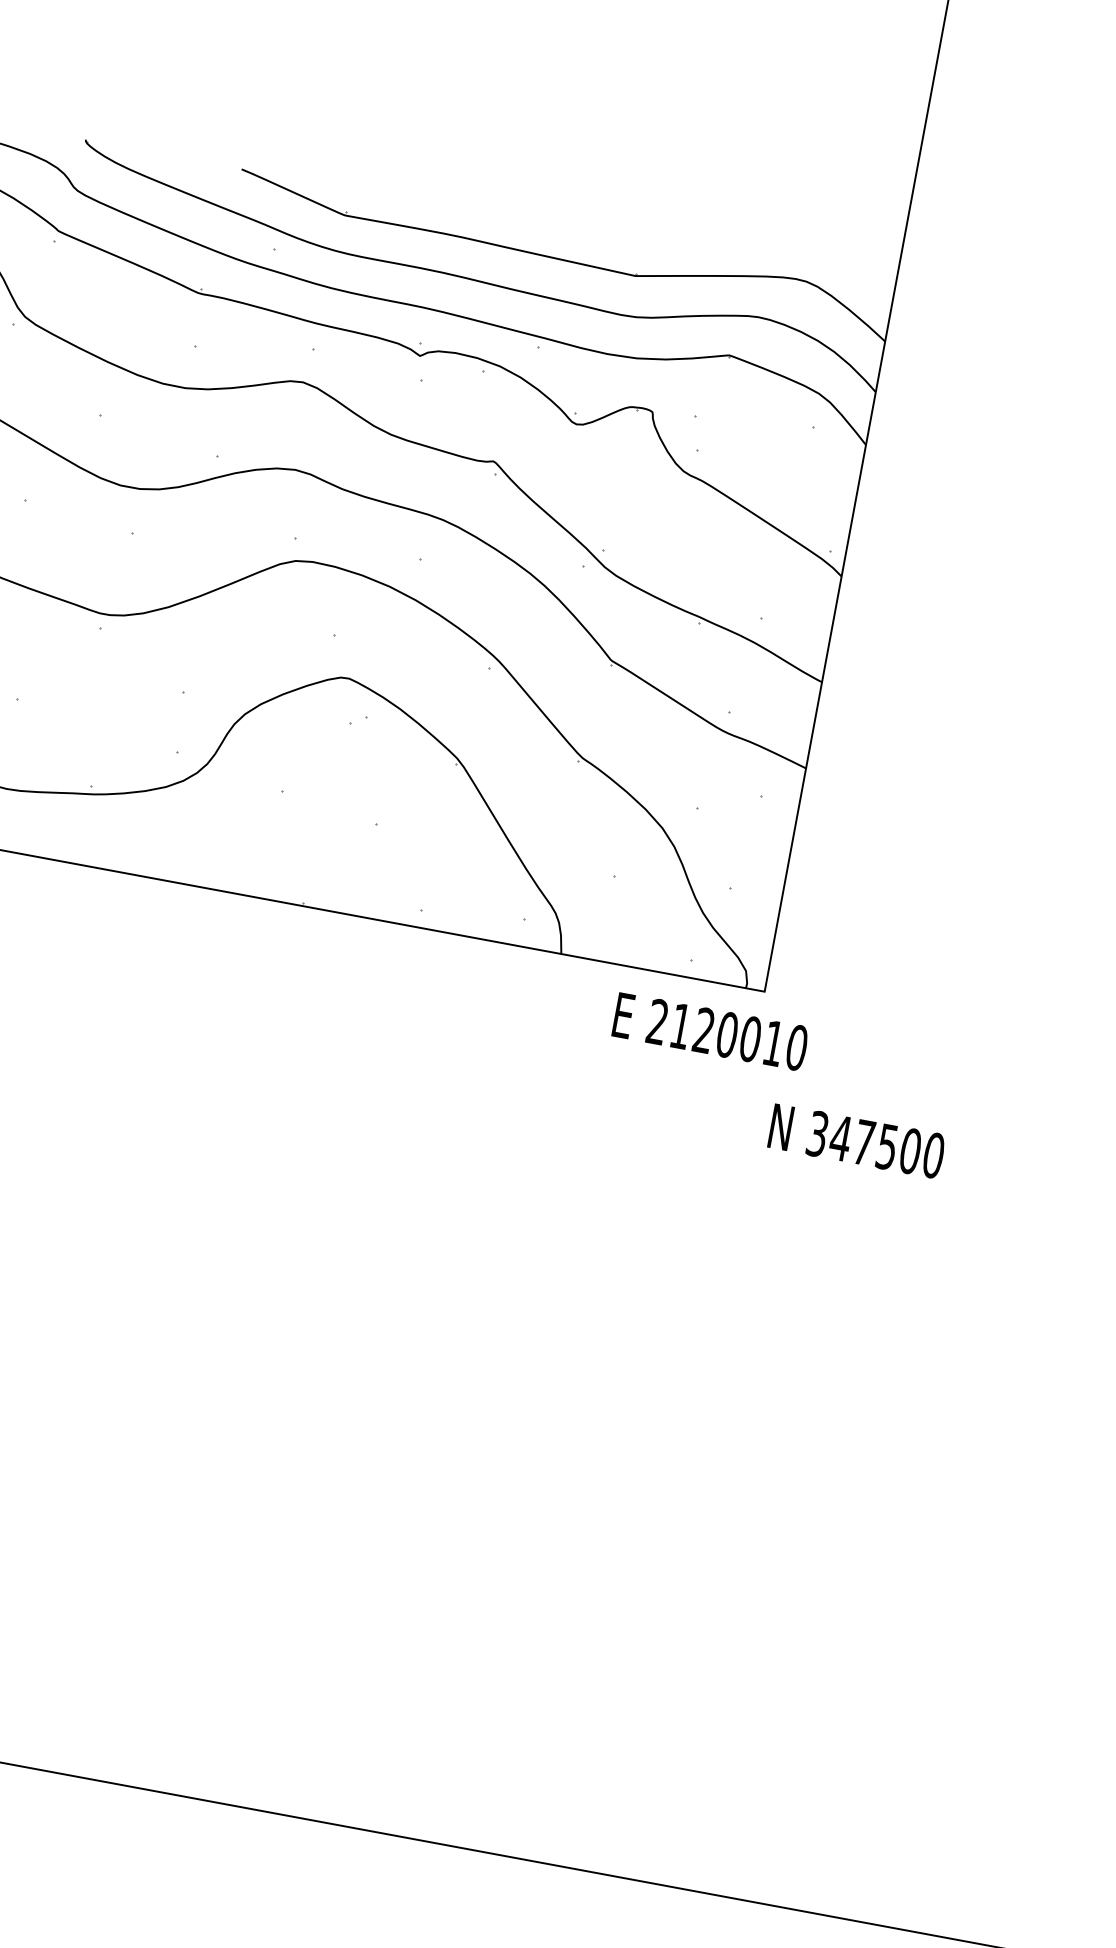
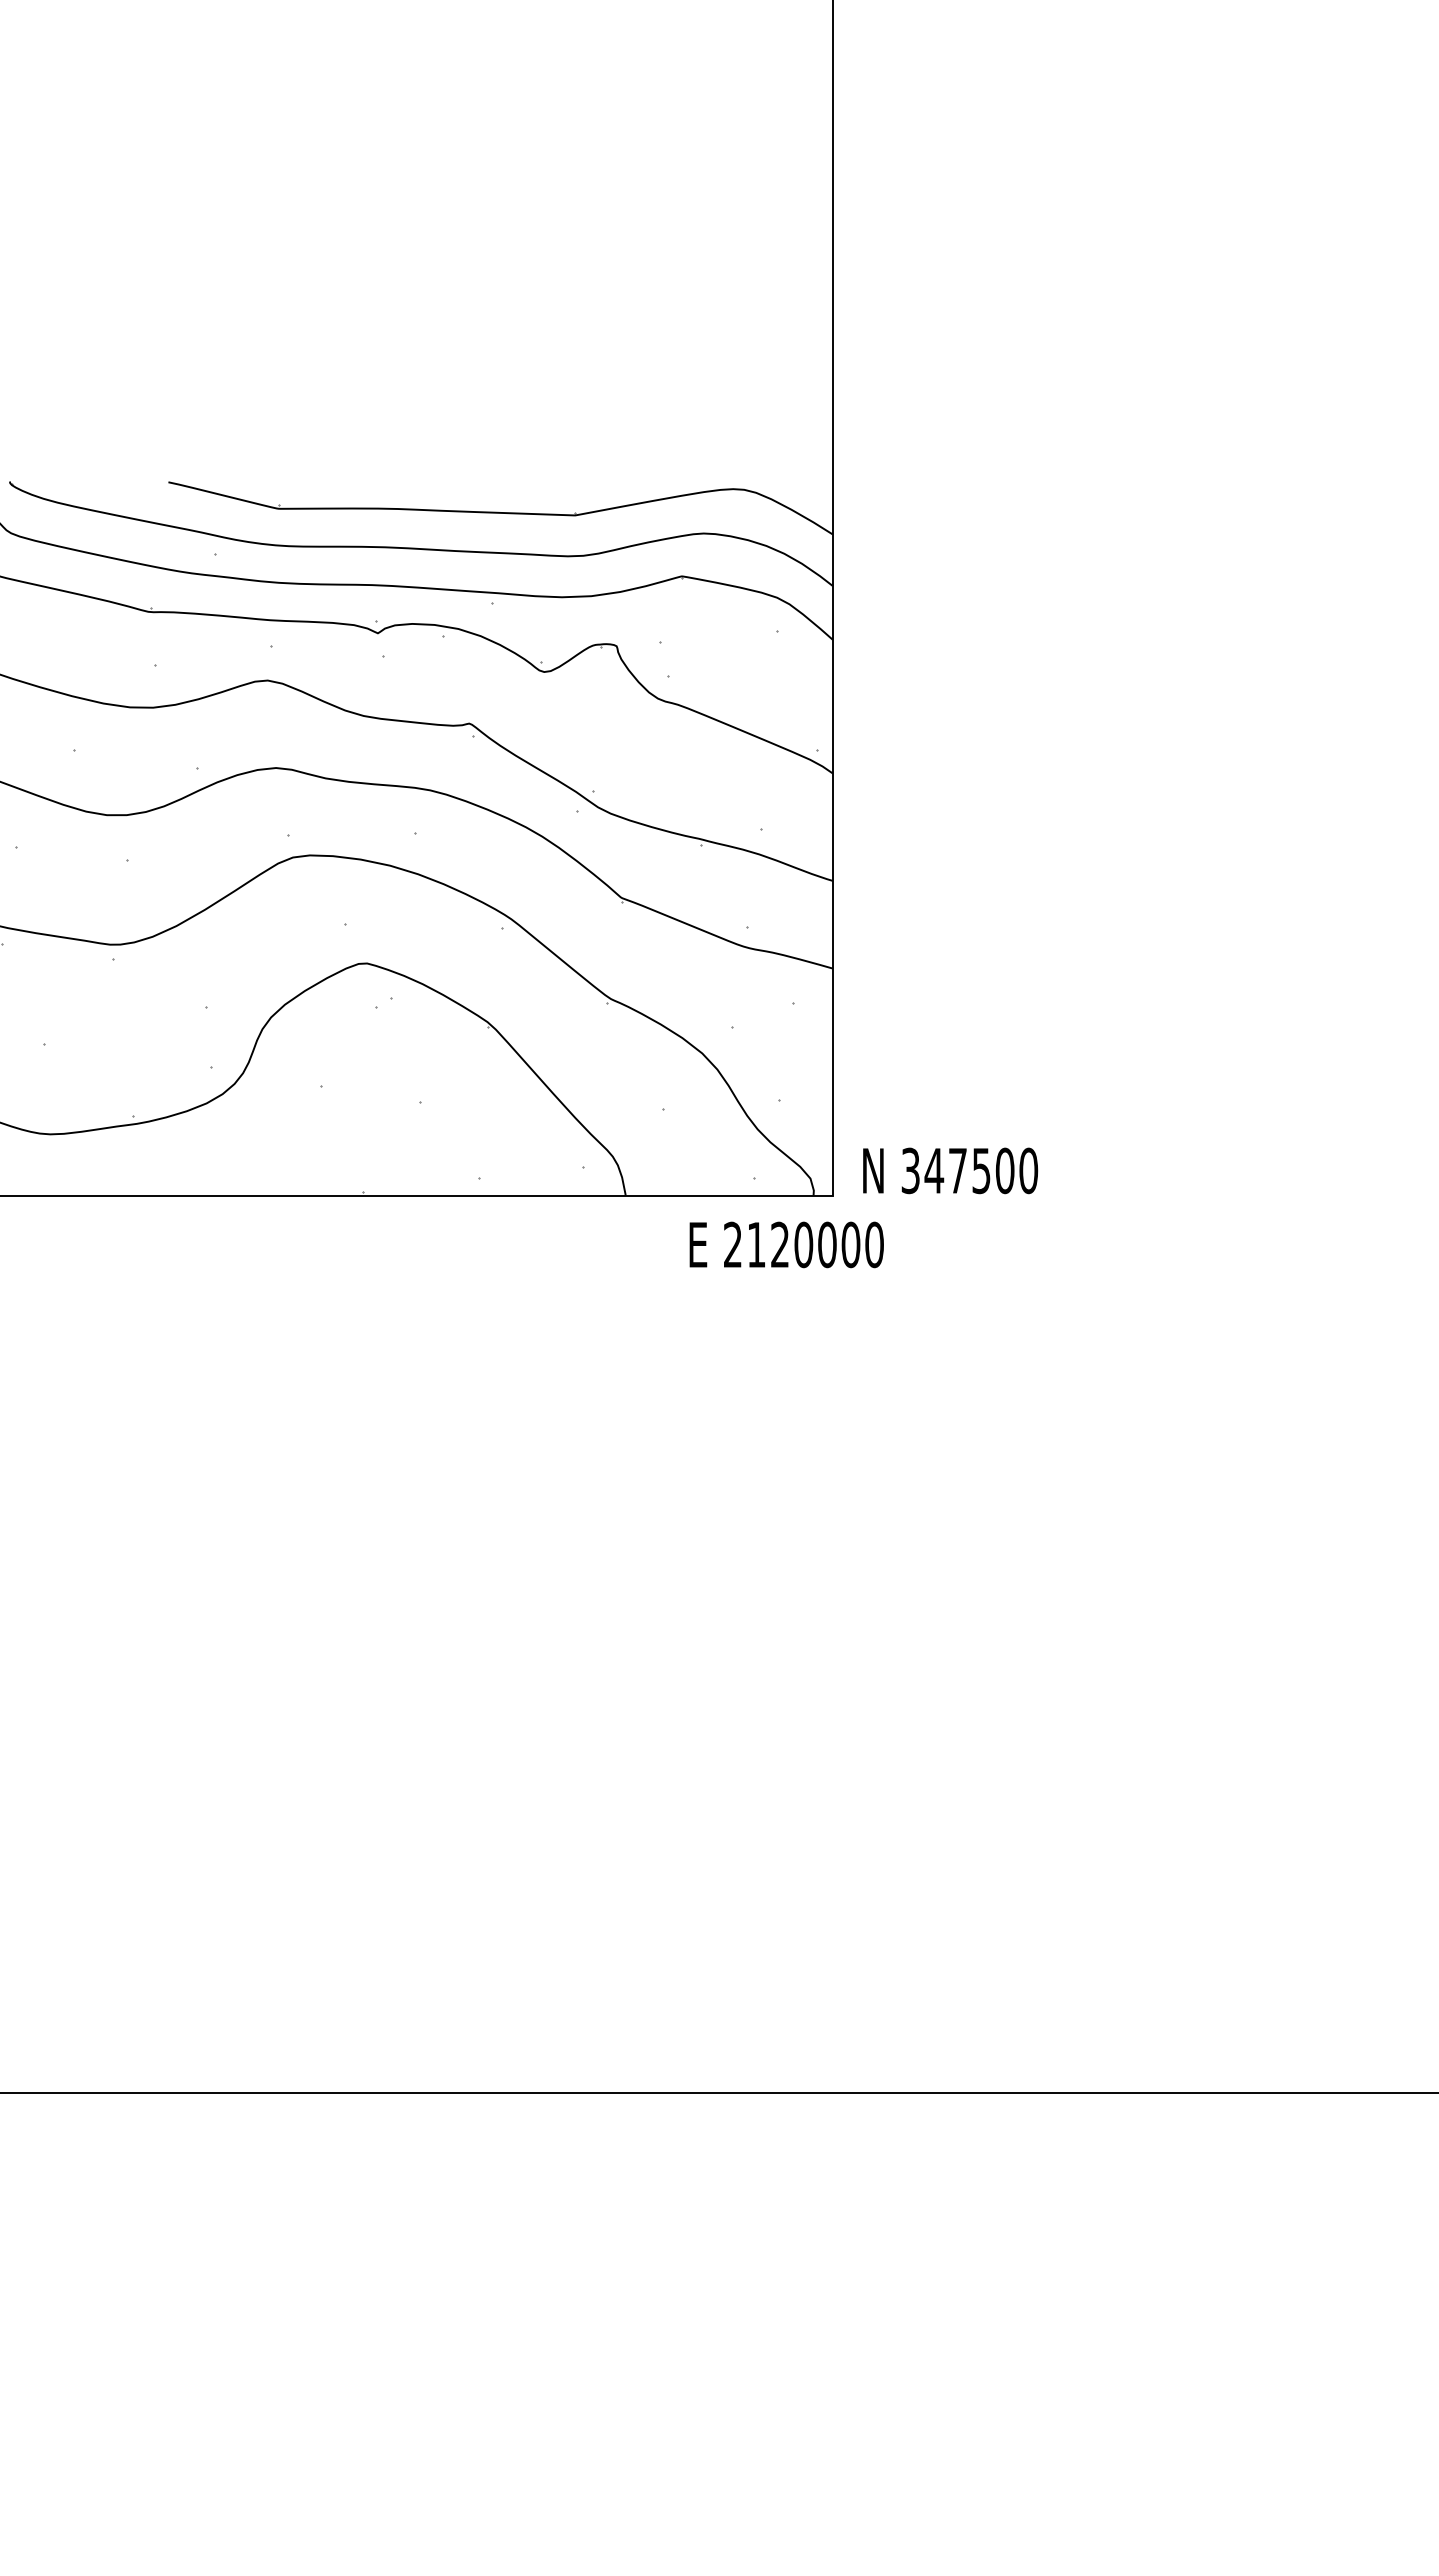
text: (773, 1043) -> (850, 1244), 2120010 -> 2120000
text: (856, 1140) -> (950, 1170), moved

